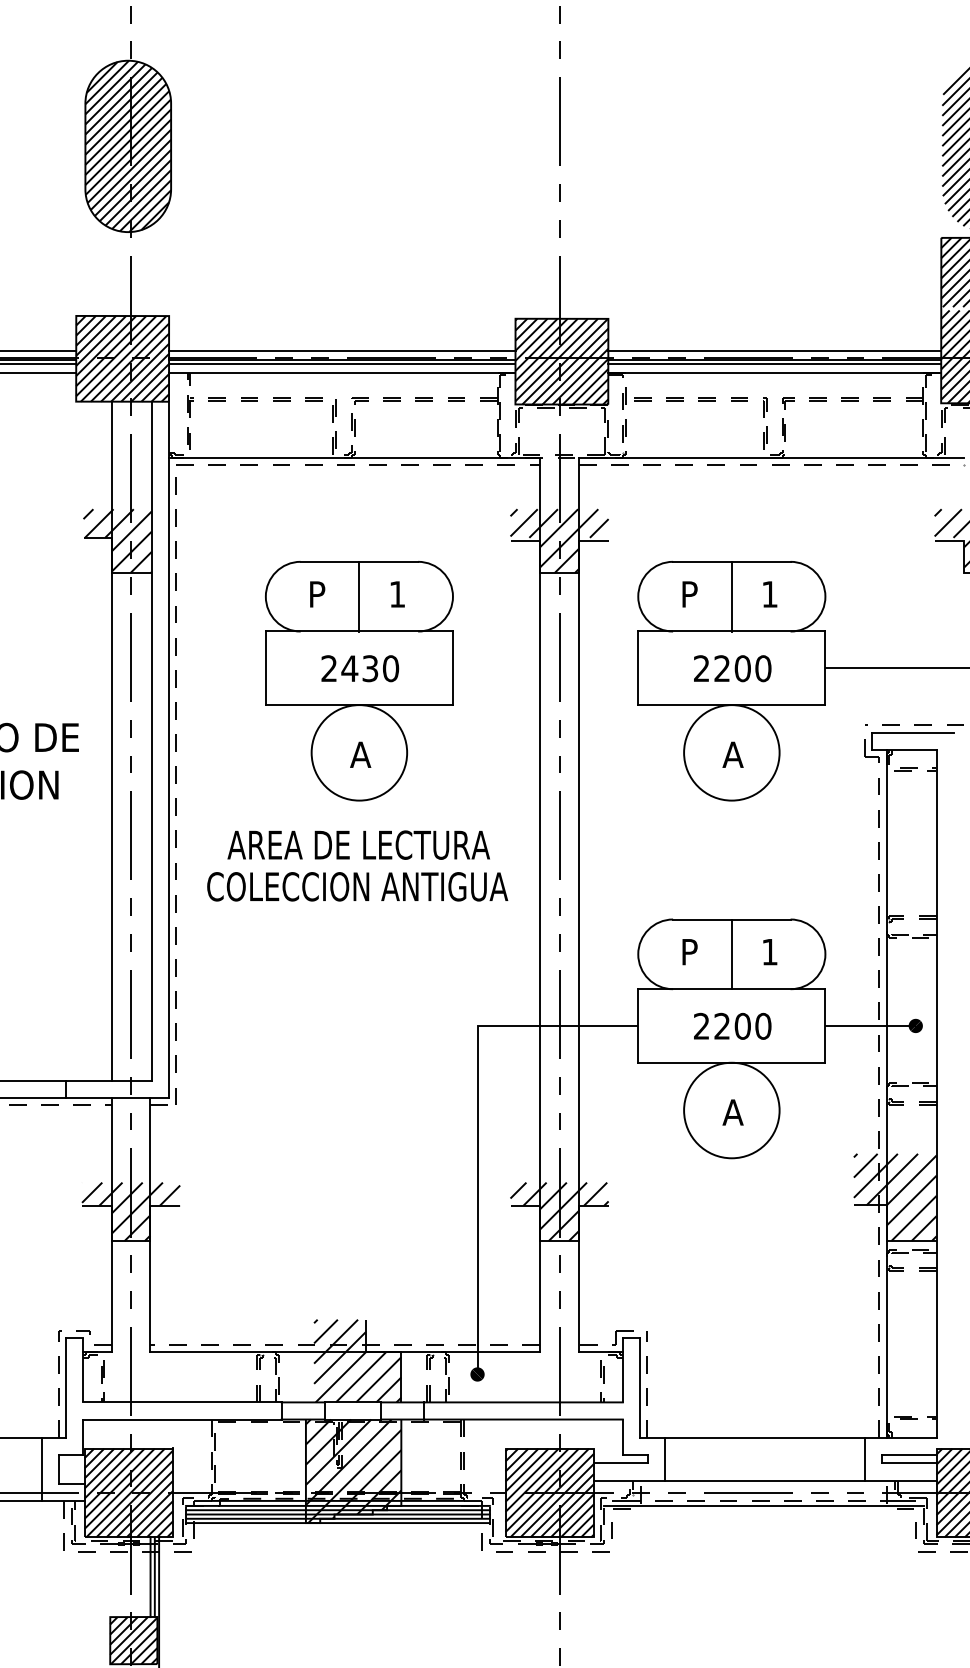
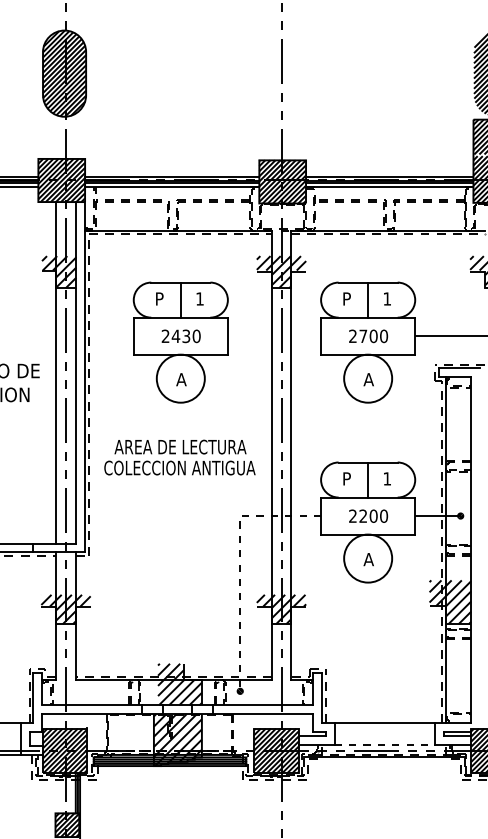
text: (722, 666) -> (363, 335), 2200 -> 2700
text: (356, 865) -> (179, 457), moved
line: (478, 1118) -> (240, 562), solid -> dashed
line: (766, 1480) -> (385, 744), solid -> dashed

